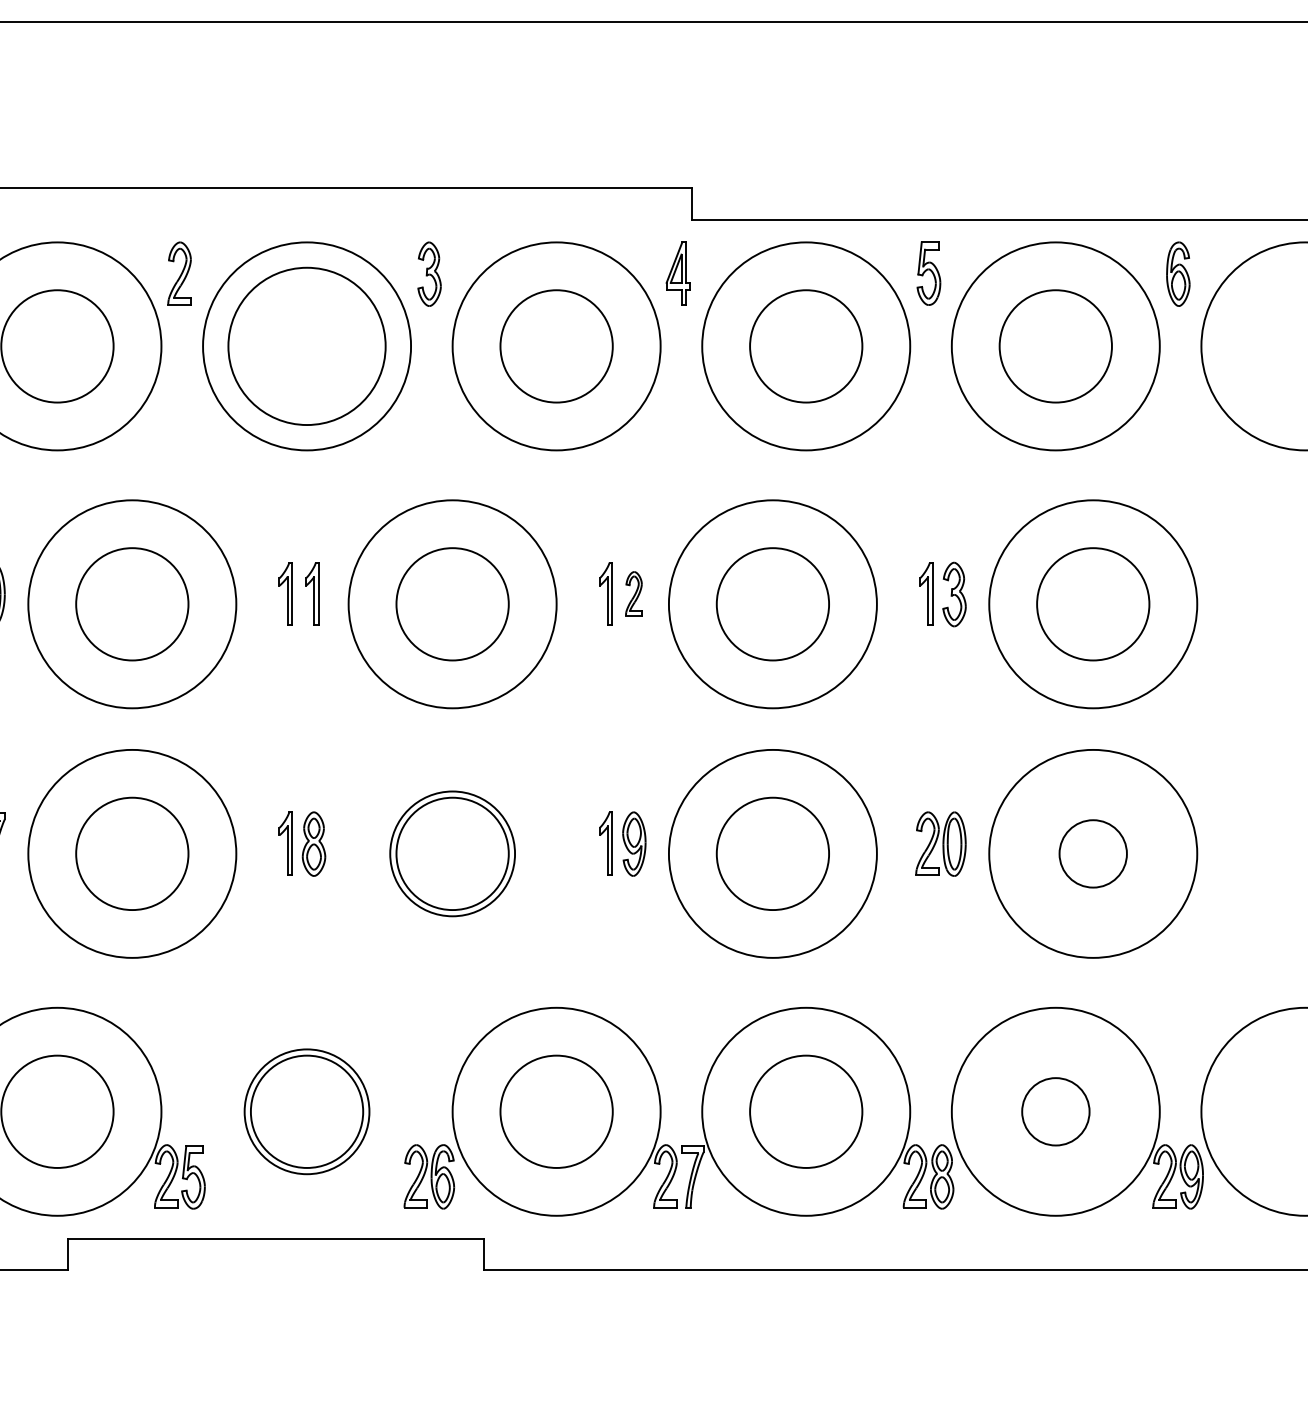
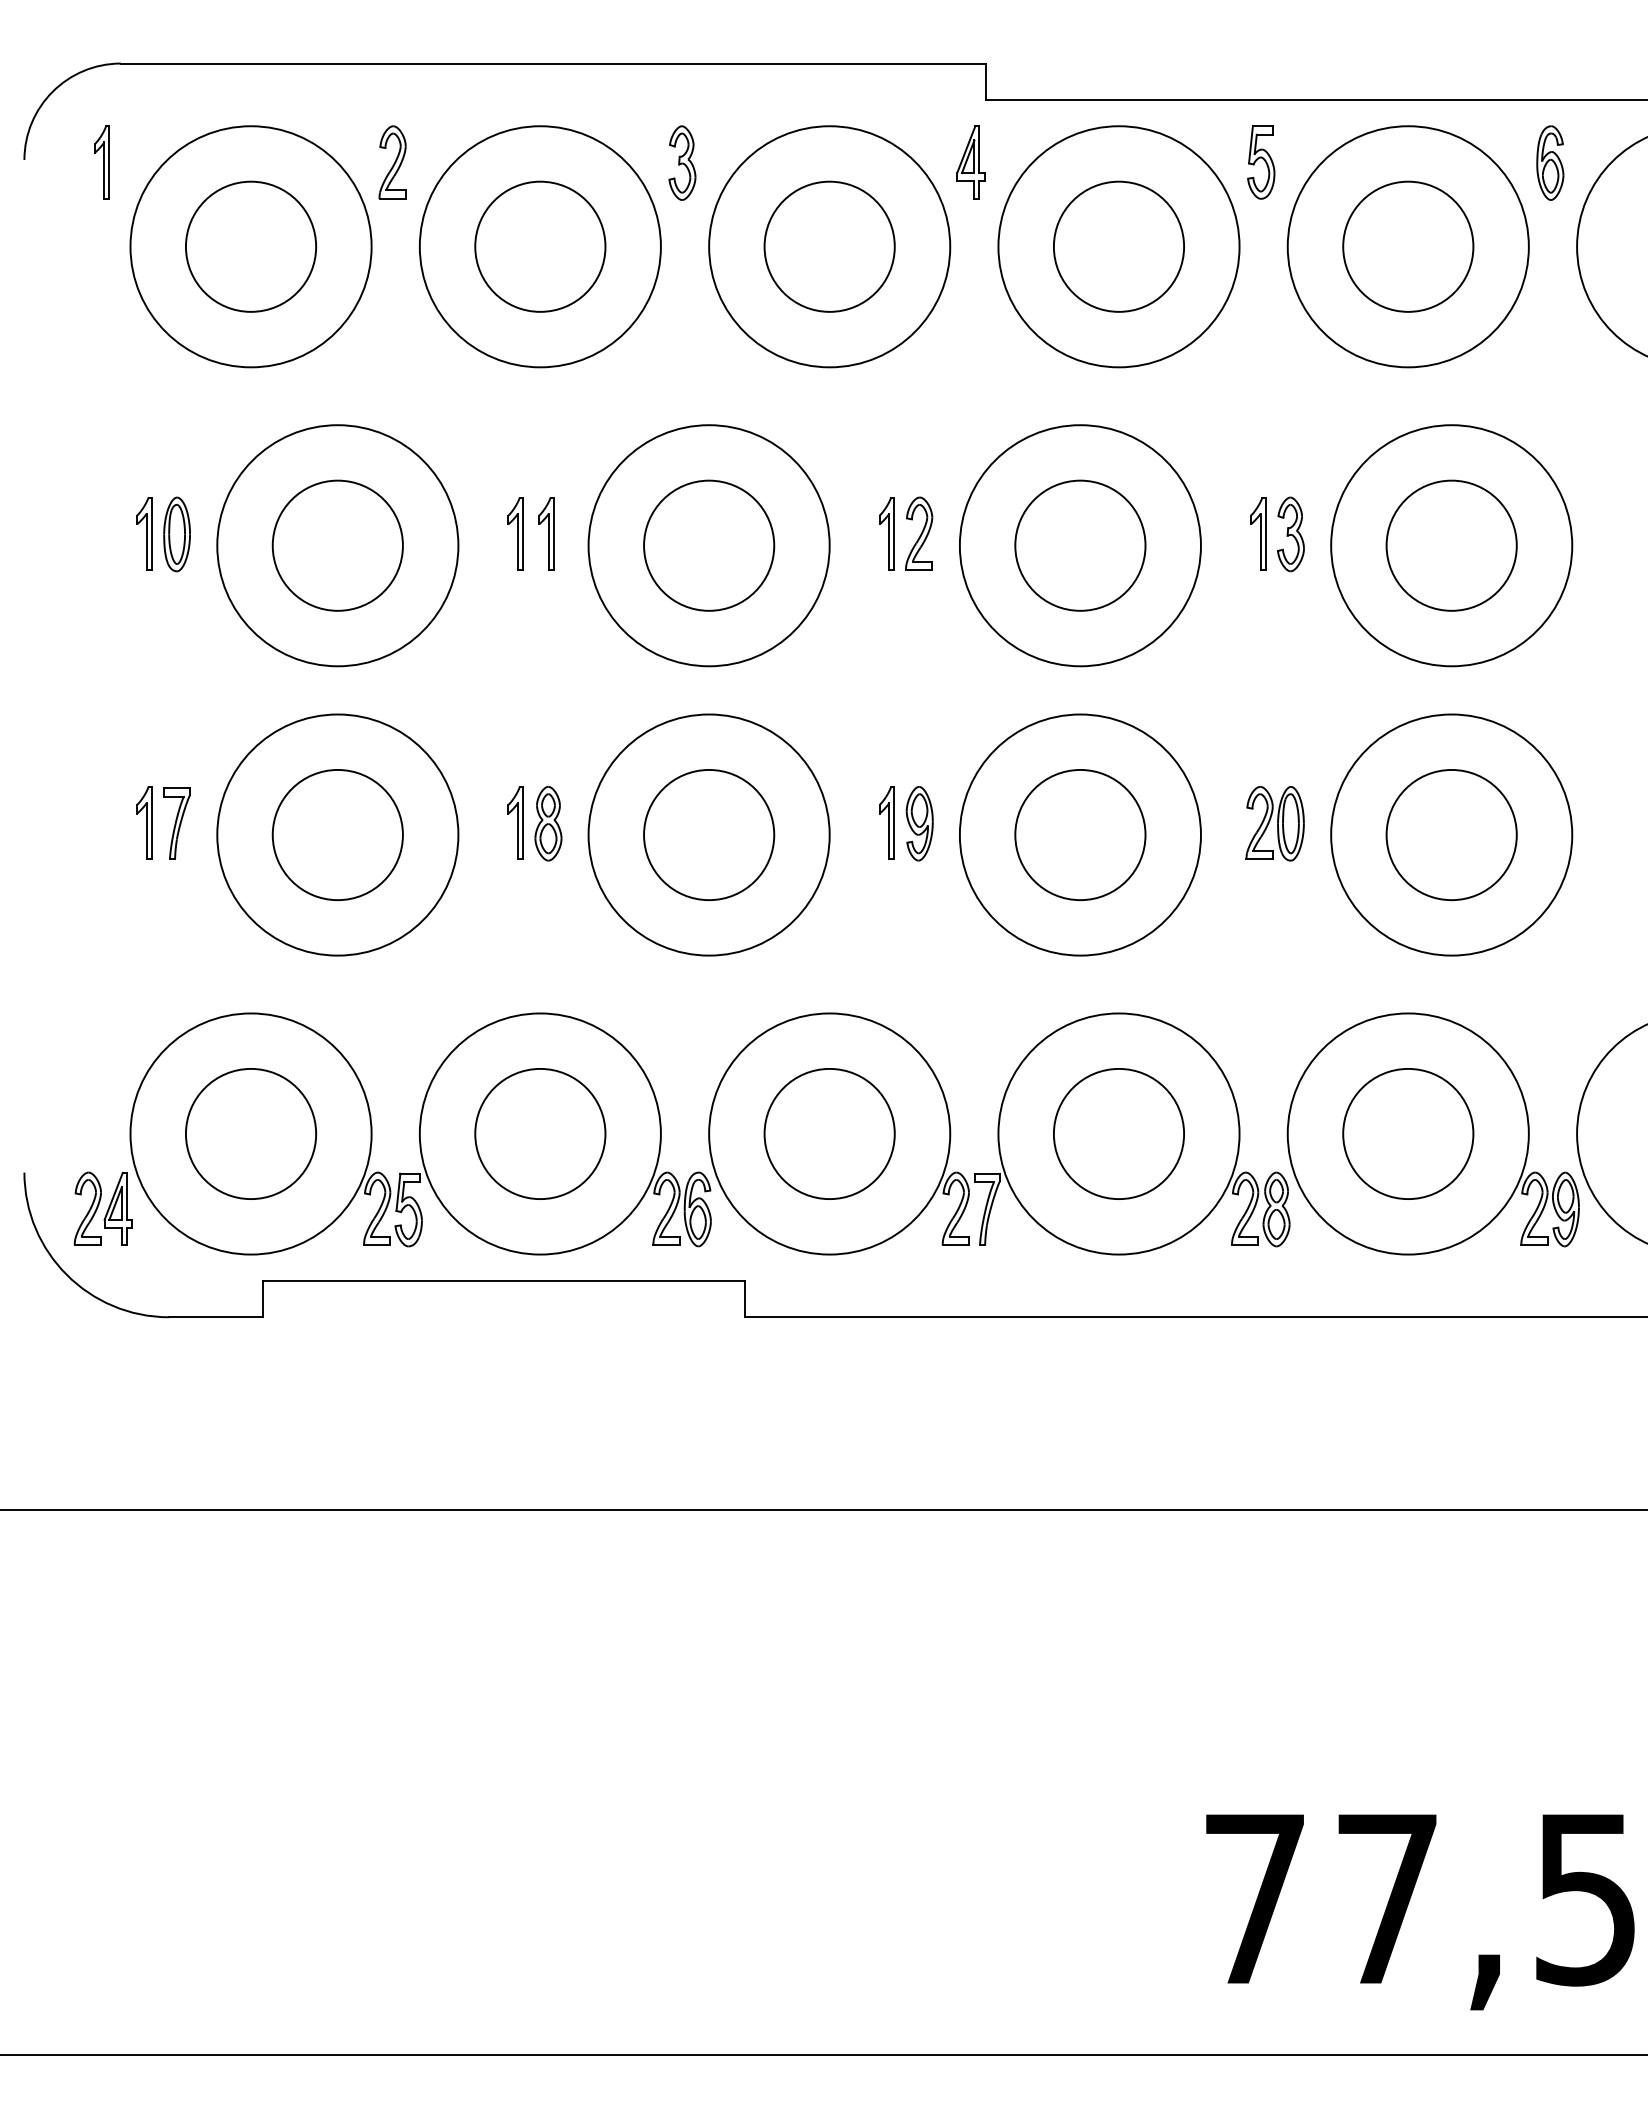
circle: (307, 346) -> (540, 246), size x0.71
part: (634, 593) -> (919, 533), size x1.43
circle: (452, 853) -> (708, 834), size x1.67
circle: (1093, 853) -> (1451, 834), size x1.67
circle: (306, 1111) -> (539, 1133), size x1.67
circle: (1055, 1111) -> (1408, 1133), size x1.67

